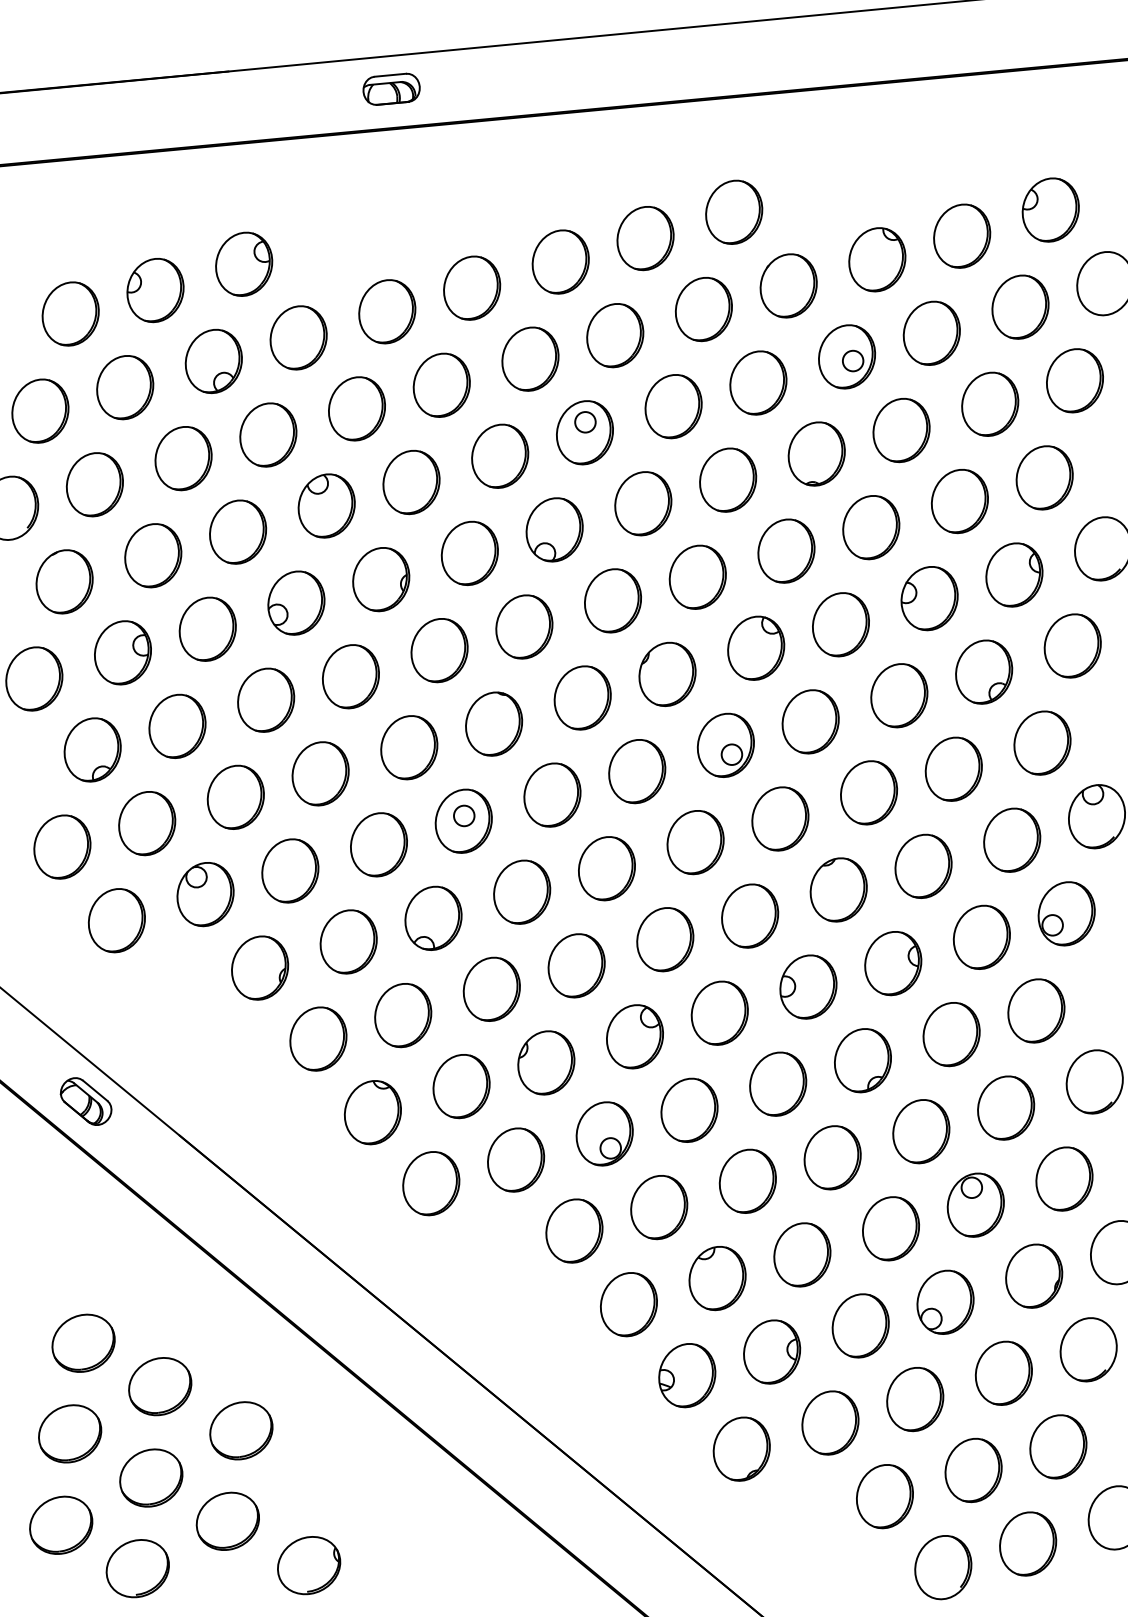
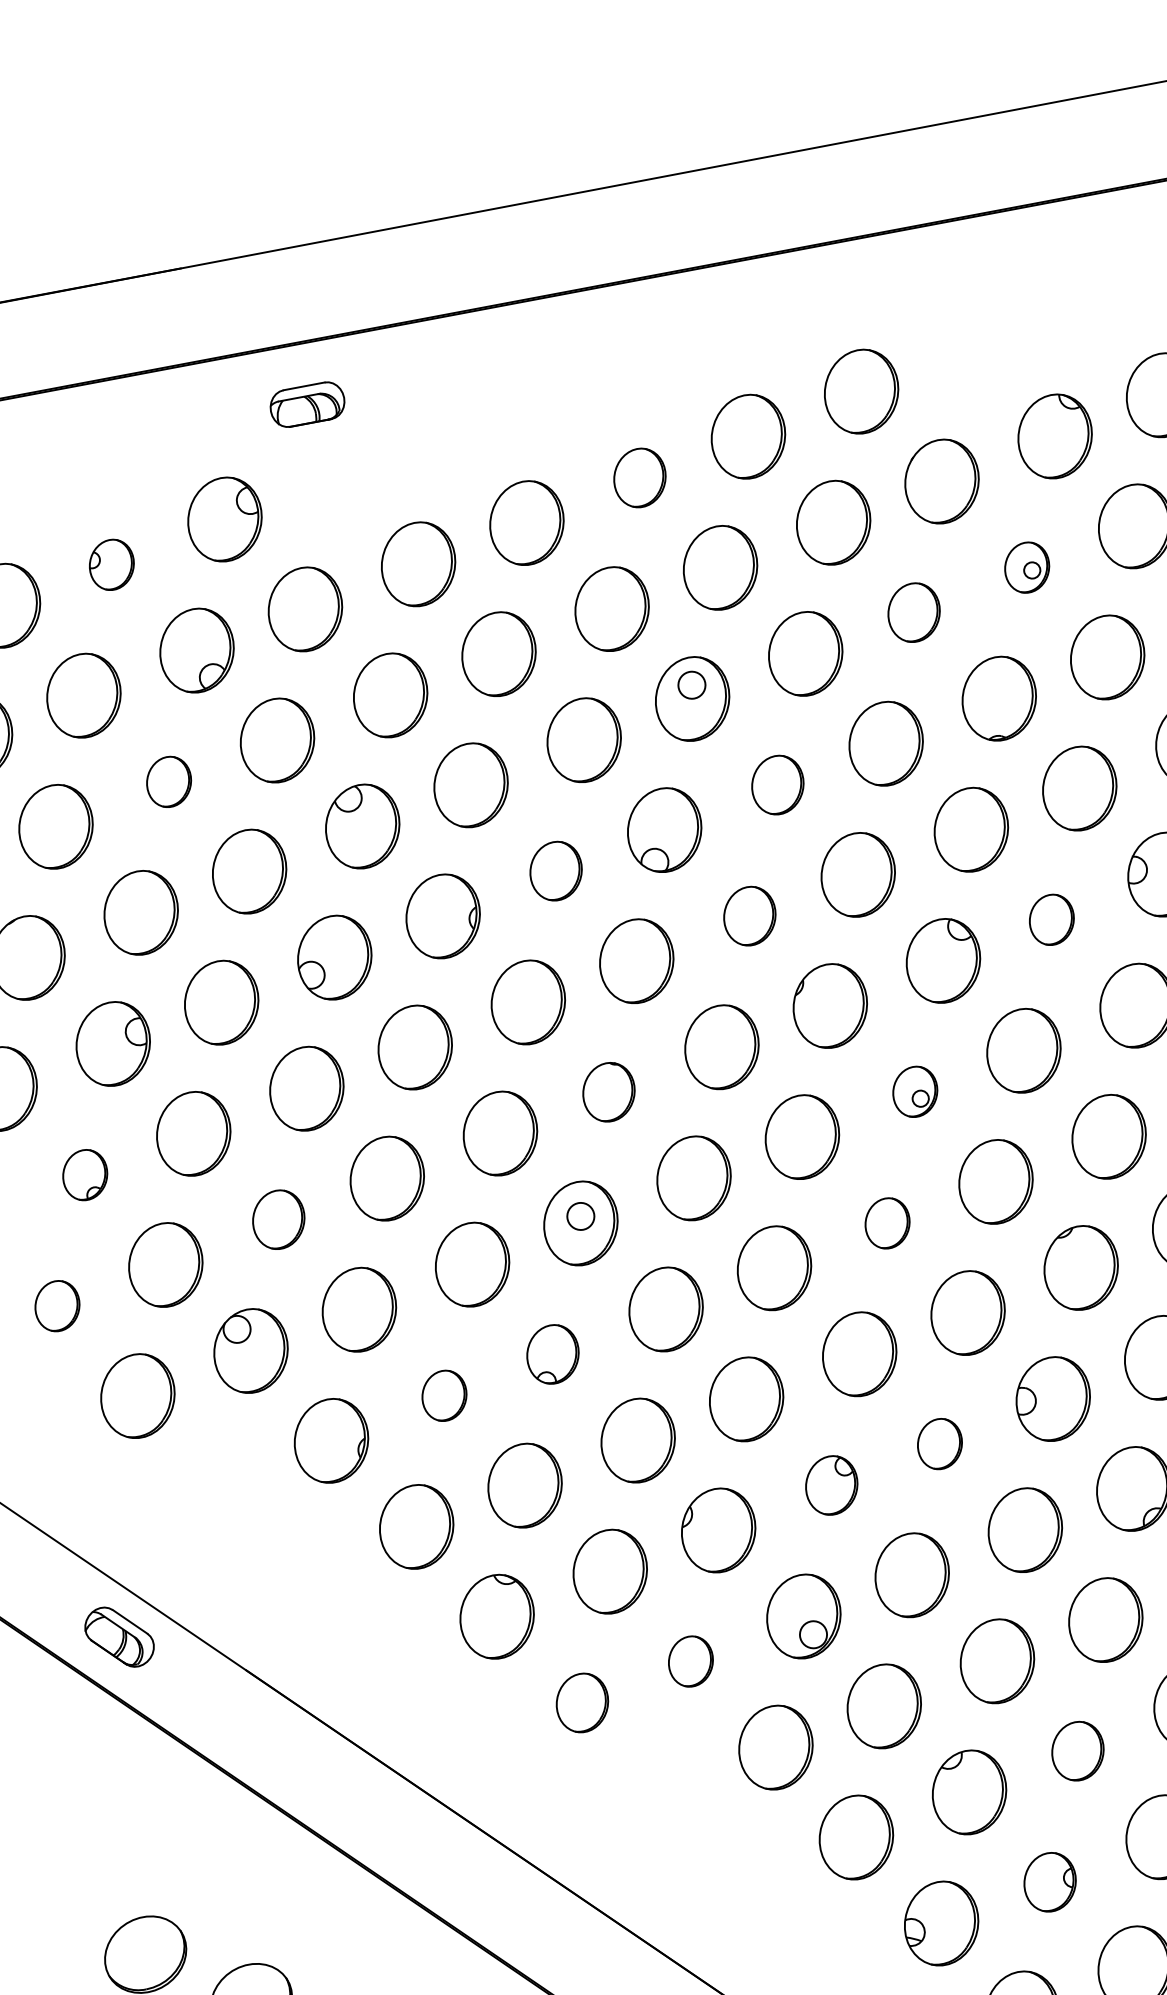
part: (391, 88) -> (307, 403), moved
part: (560, 261) -> (639, 477), size x0.7
part: (155, 290) -> (111, 564), size x0.6
part: (846, 356) -> (1026, 567), size x0.6
part: (758, 382) -> (914, 611), size x0.7
part: (183, 458) -> (168, 781), size x0.6
part: (643, 503) -> (777, 784), size x0.7
part: (469, 552) -> (555, 870), size x0.7
part: (612, 600) -> (749, 915), size x0.7
part: (840, 624) -> (1051, 919), size x0.6
part: (494, 723) -> (609, 1091), size x0.7
part: (725, 744) -> (914, 1090), size x0.6
part: (92, 749) -> (85, 1174), size x0.6
part: (235, 796) -> (278, 1218), size x0.7
part: (695, 842) -> (887, 1223), size x0.6
part: (62, 846) -> (57, 1305), size x0.6
part: (433, 917) -> (552, 1353), size x0.7
part: (348, 941) -> (444, 1395), size x0.6
part: (719, 1012) -> (939, 1443), size x0.6
part: (634, 1036) -> (831, 1485), size x0.7
part: (516, 1159) -> (691, 1660), size x0.6
part: (431, 1183) -> (582, 1702), size x0.7
part: (802, 1254) -> (1077, 1750), size x0.7
part: (772, 1351) -> (1050, 1881), size x0.7

